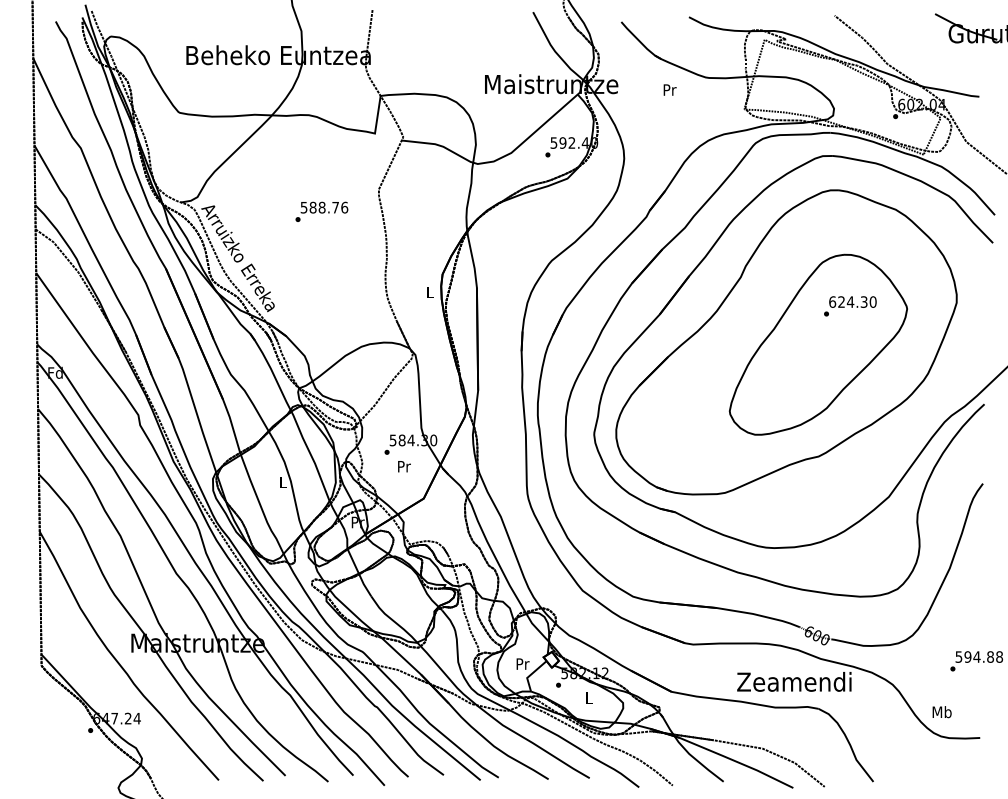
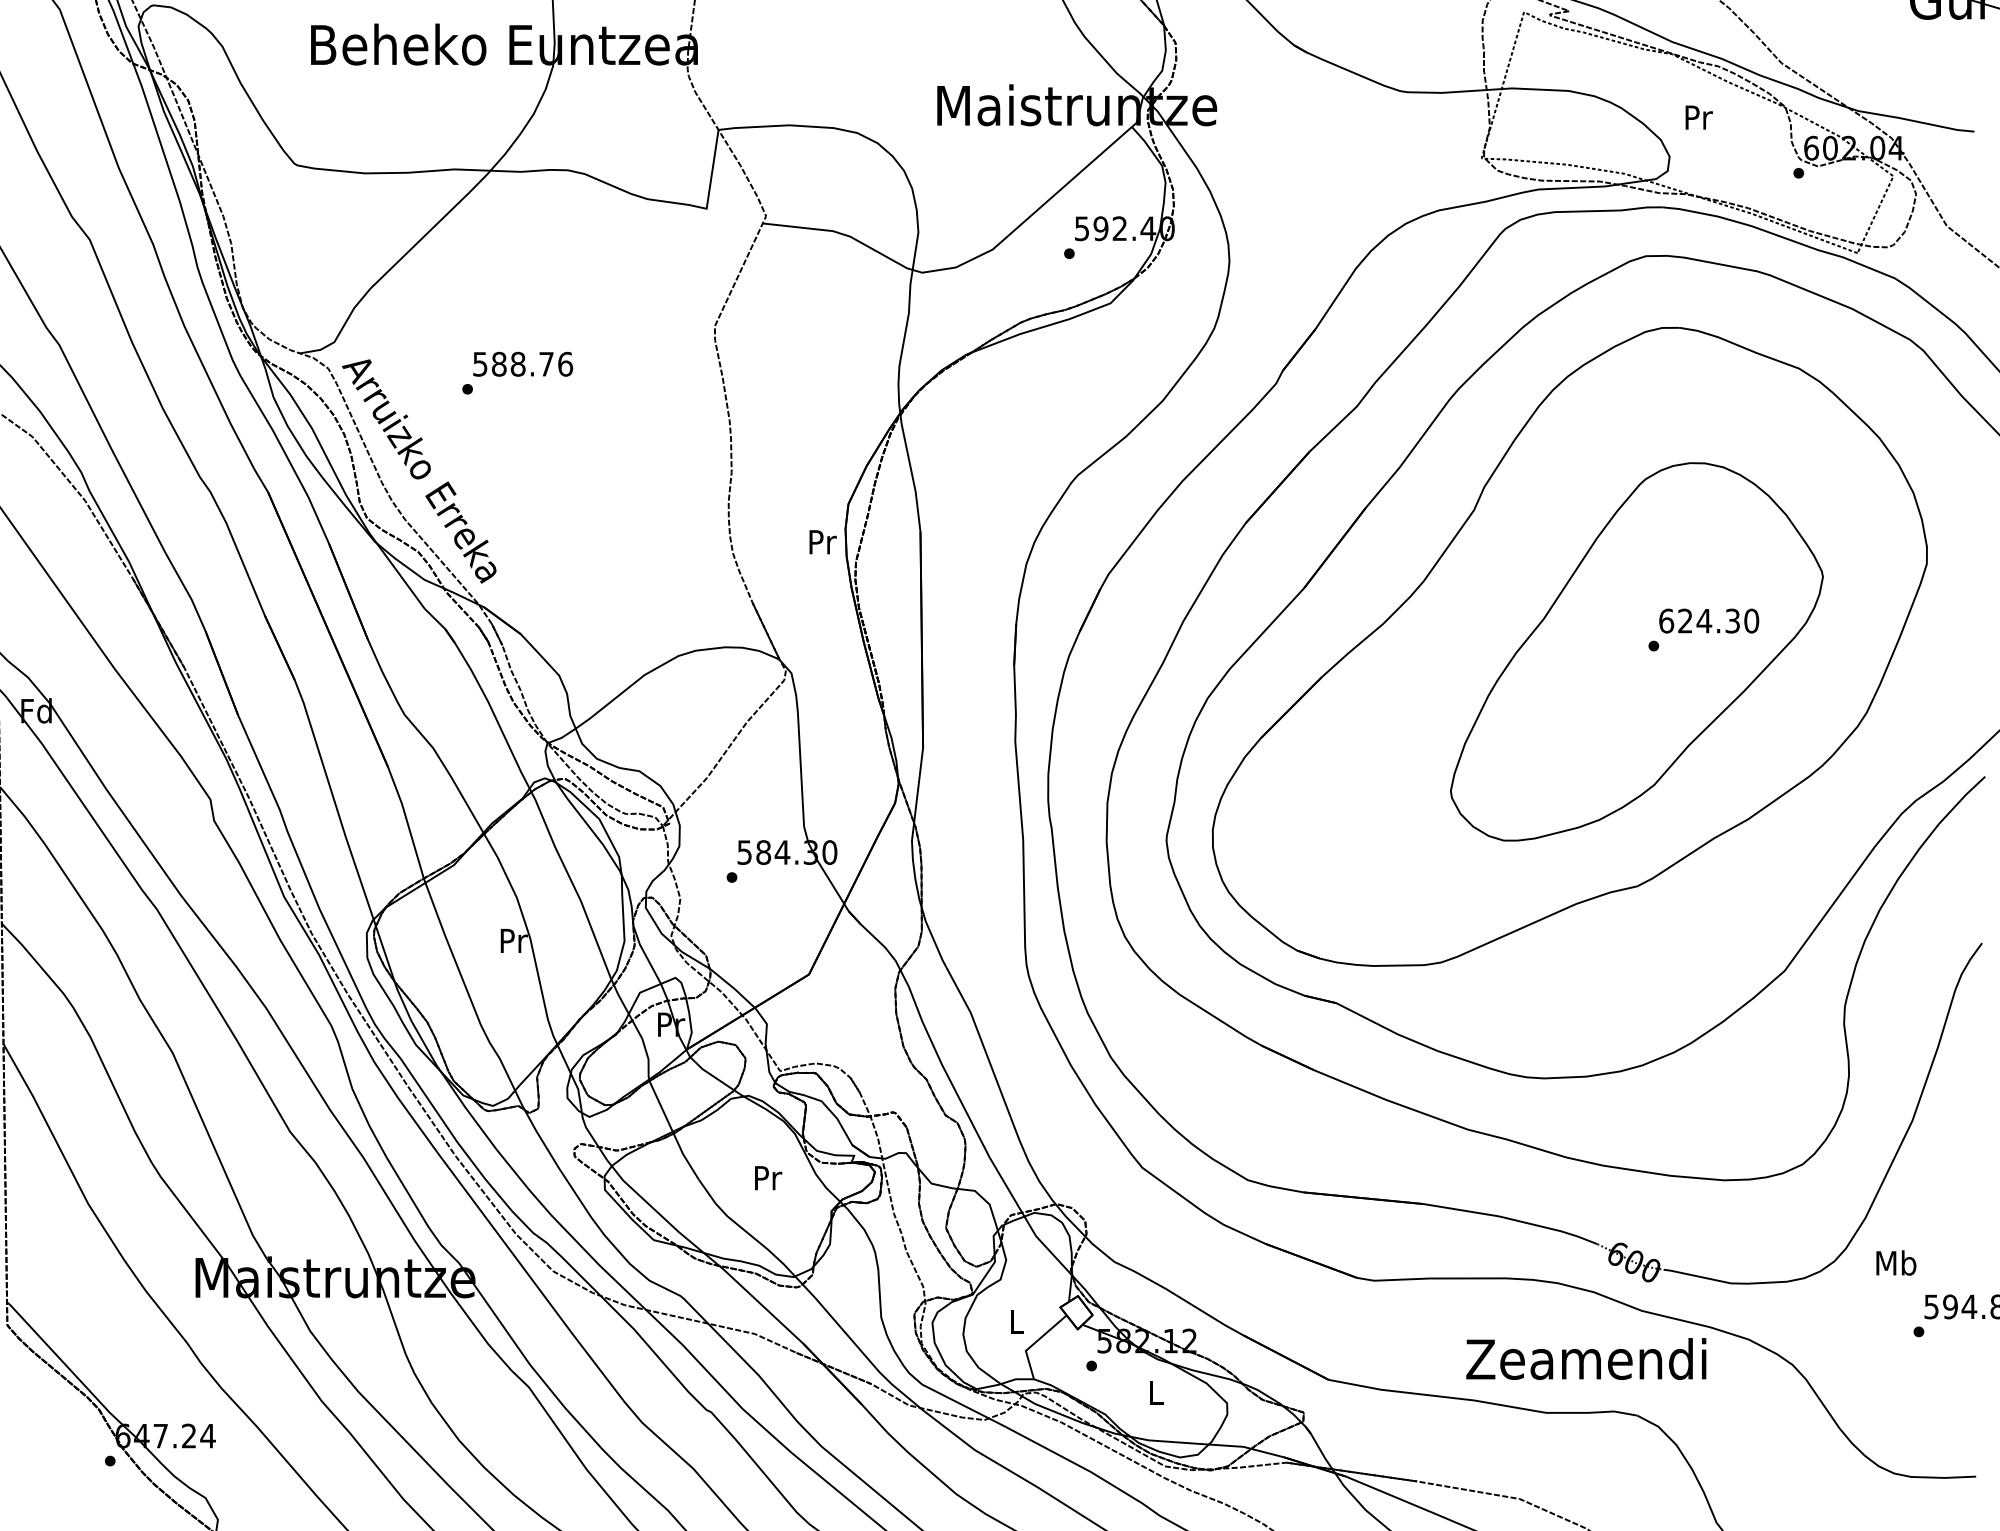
text: (669, 89) -> (1697, 116), moved
text: (321, 211) -> (516, 372), moved
text: (430, 292) -> (823, 542), L -> Pr
text: (850, 306) -> (1704, 630), moved
text: (404, 466) -> (768, 1177), moved
text: (282, 482) -> (512, 940), L -> Pr
text: (522, 663) -> (1016, 1320), Pr -> L
text: (941, 712) -> (1894, 1263), moved

